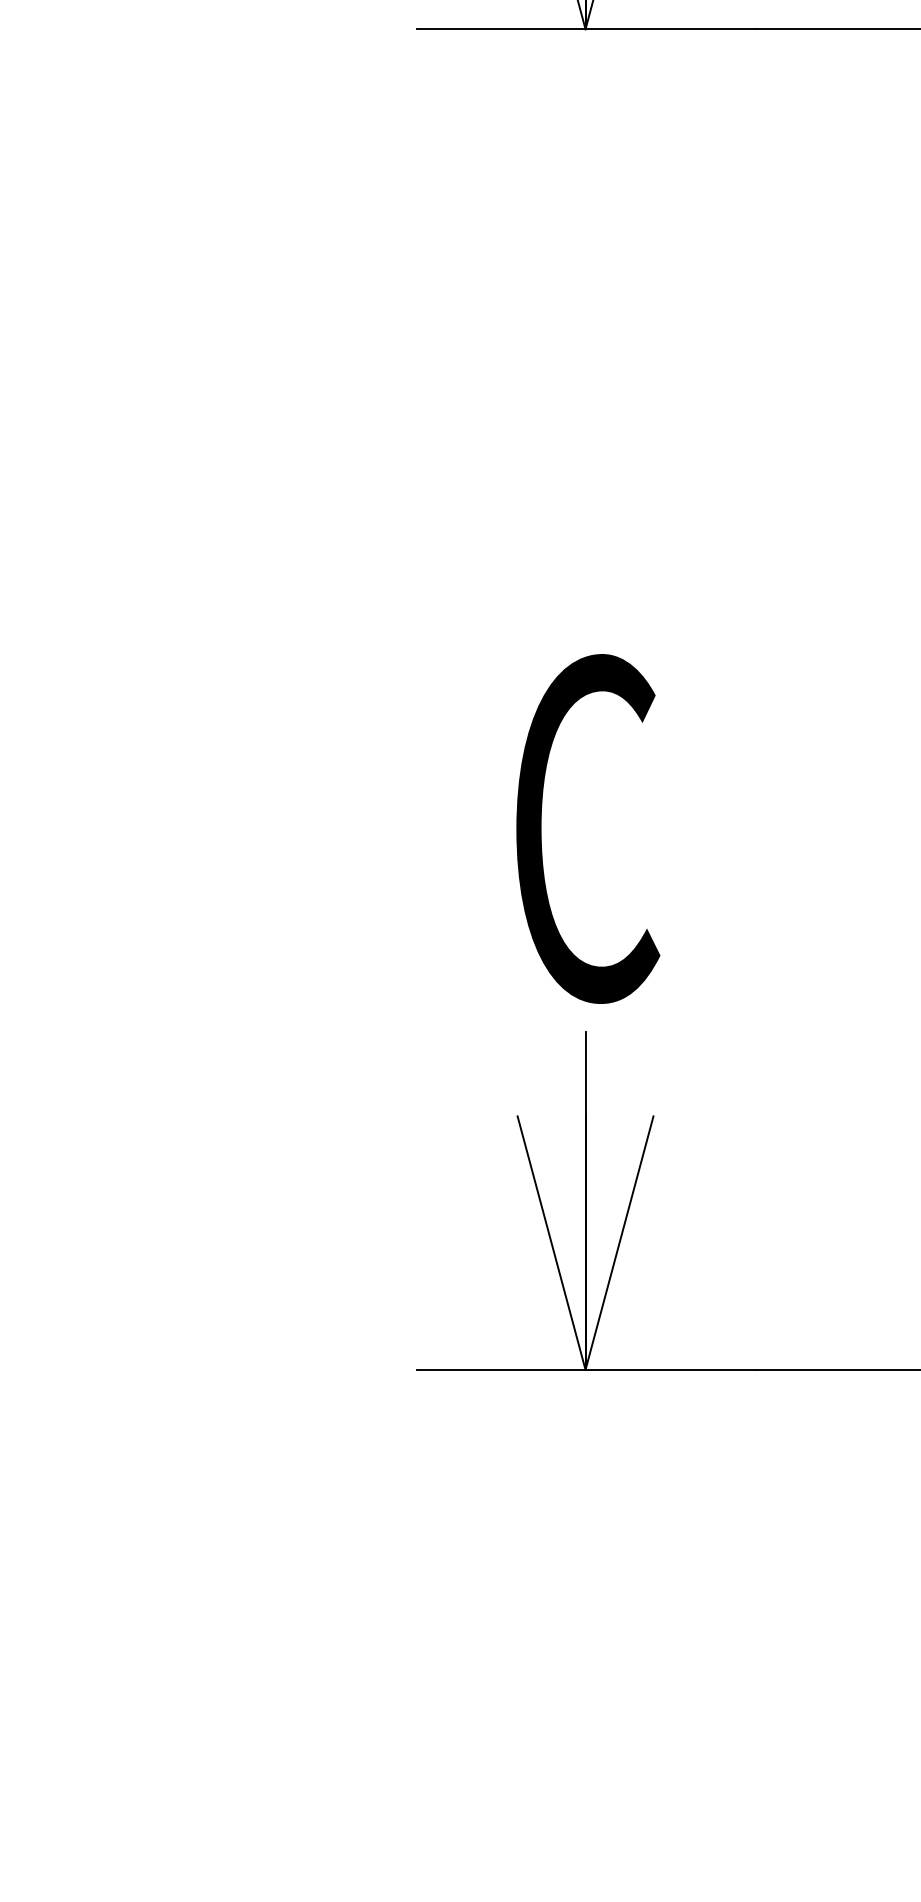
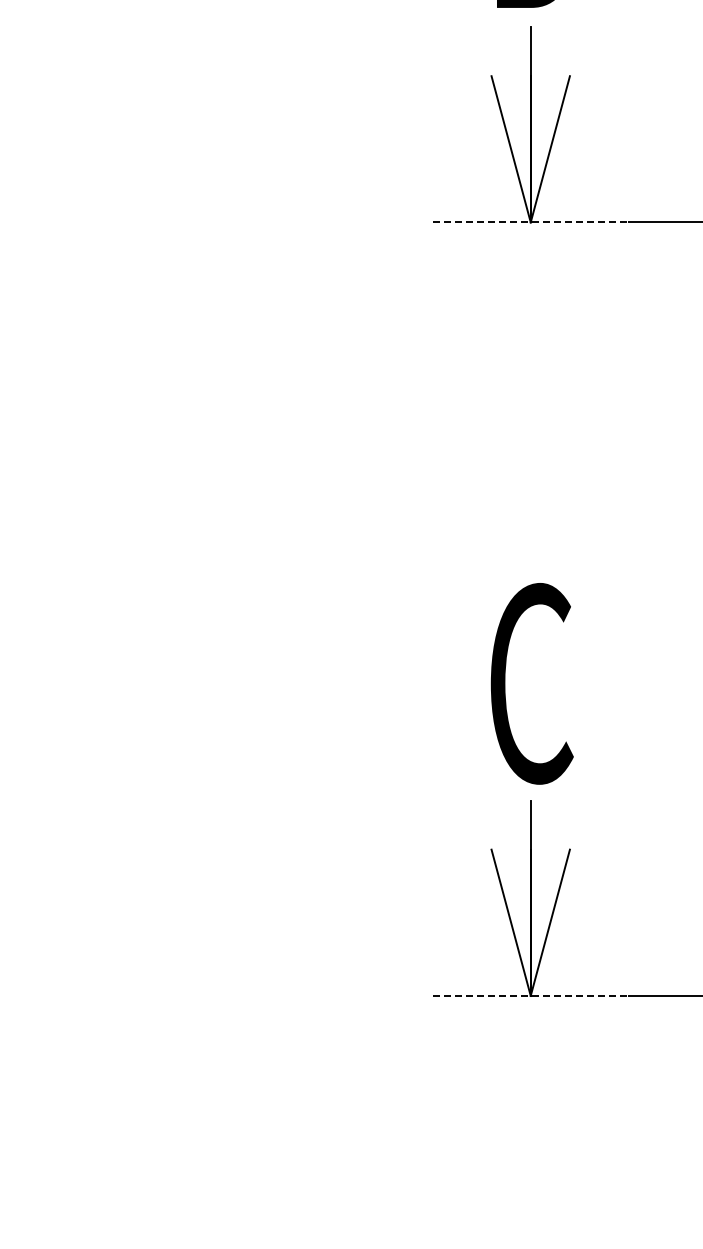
line: (585, 29) -> (530, 222), solid -> dashed
line: (585, 1369) -> (530, 995), solid -> dashed

